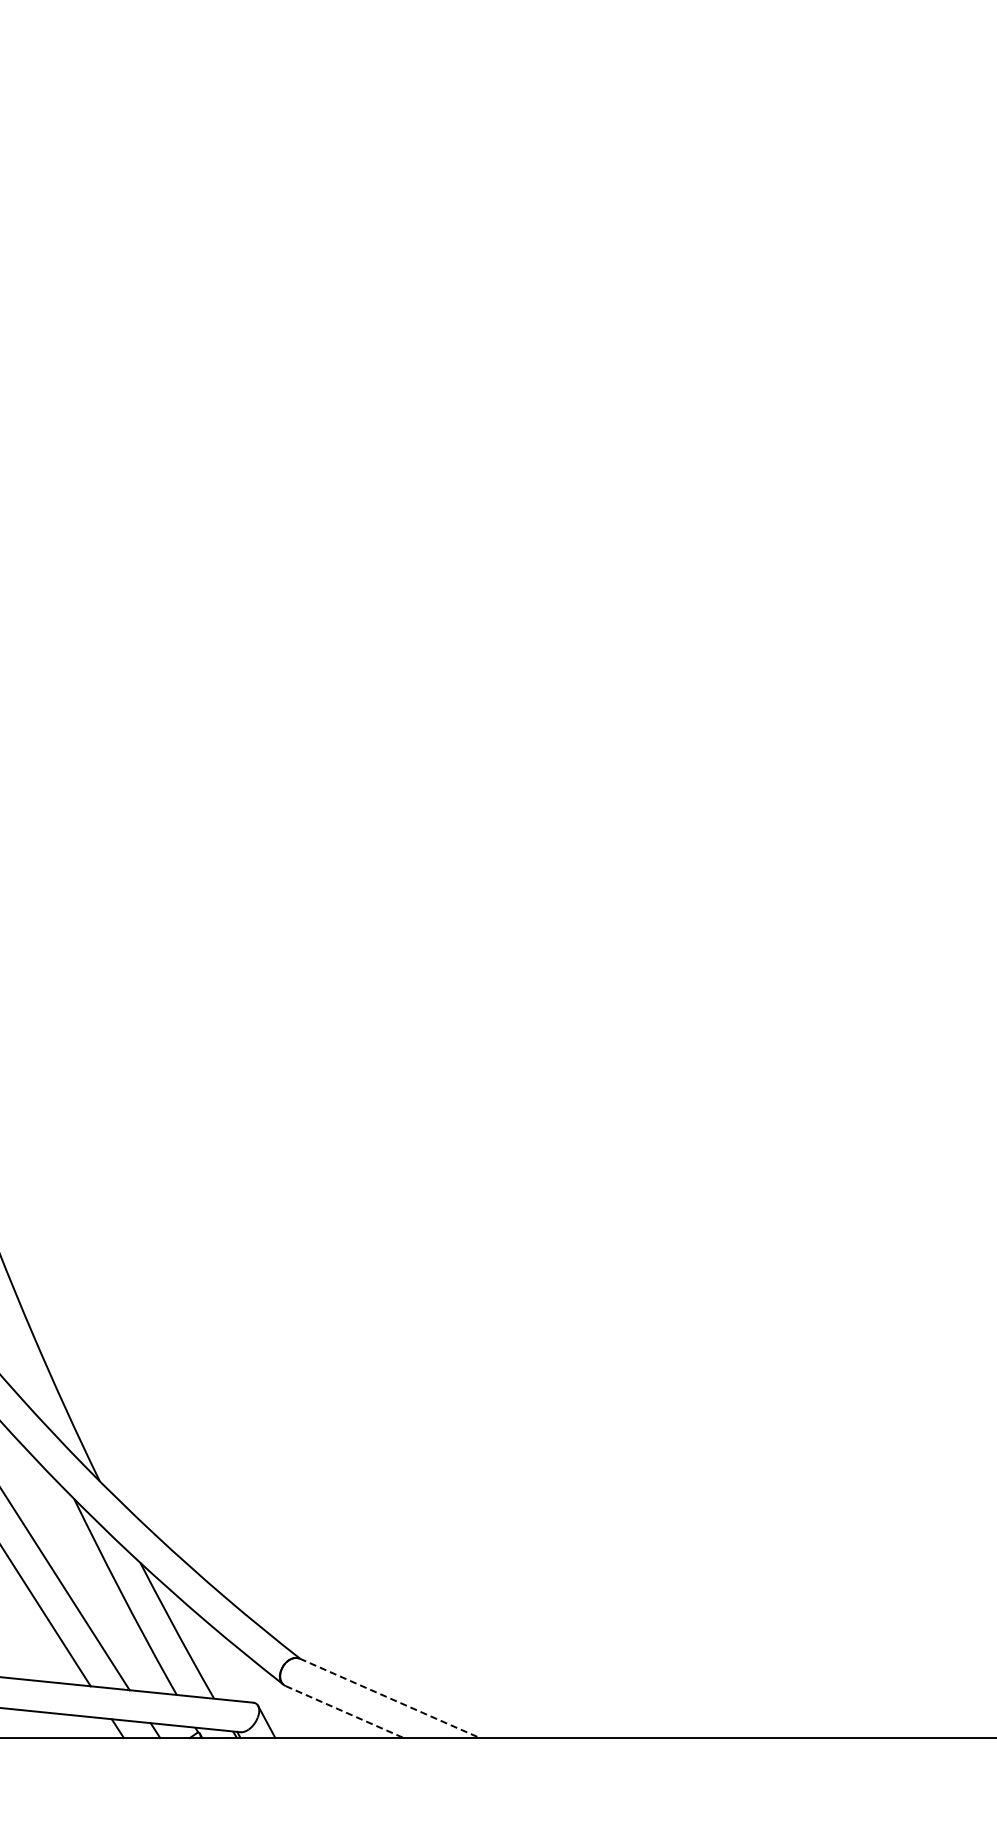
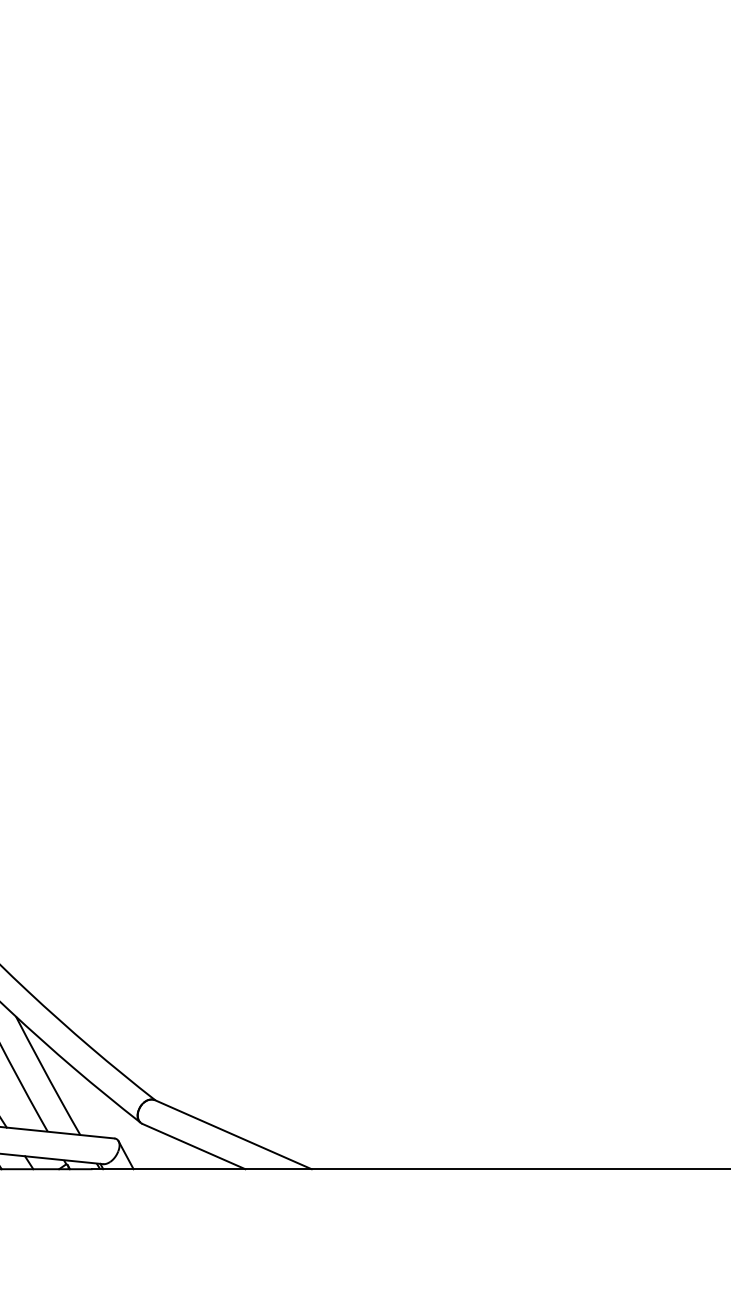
line: (390, 1698) -> (233, 1134), dashed -> solid
line: (345, 1712) -> (194, 1146), dashed -> solid

